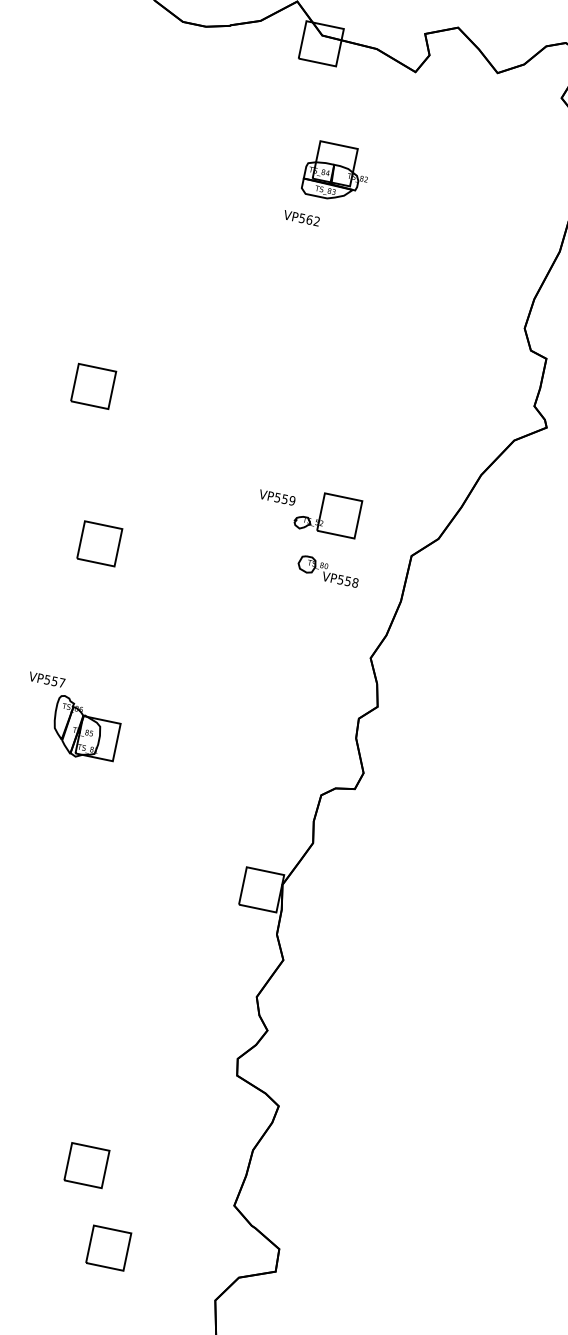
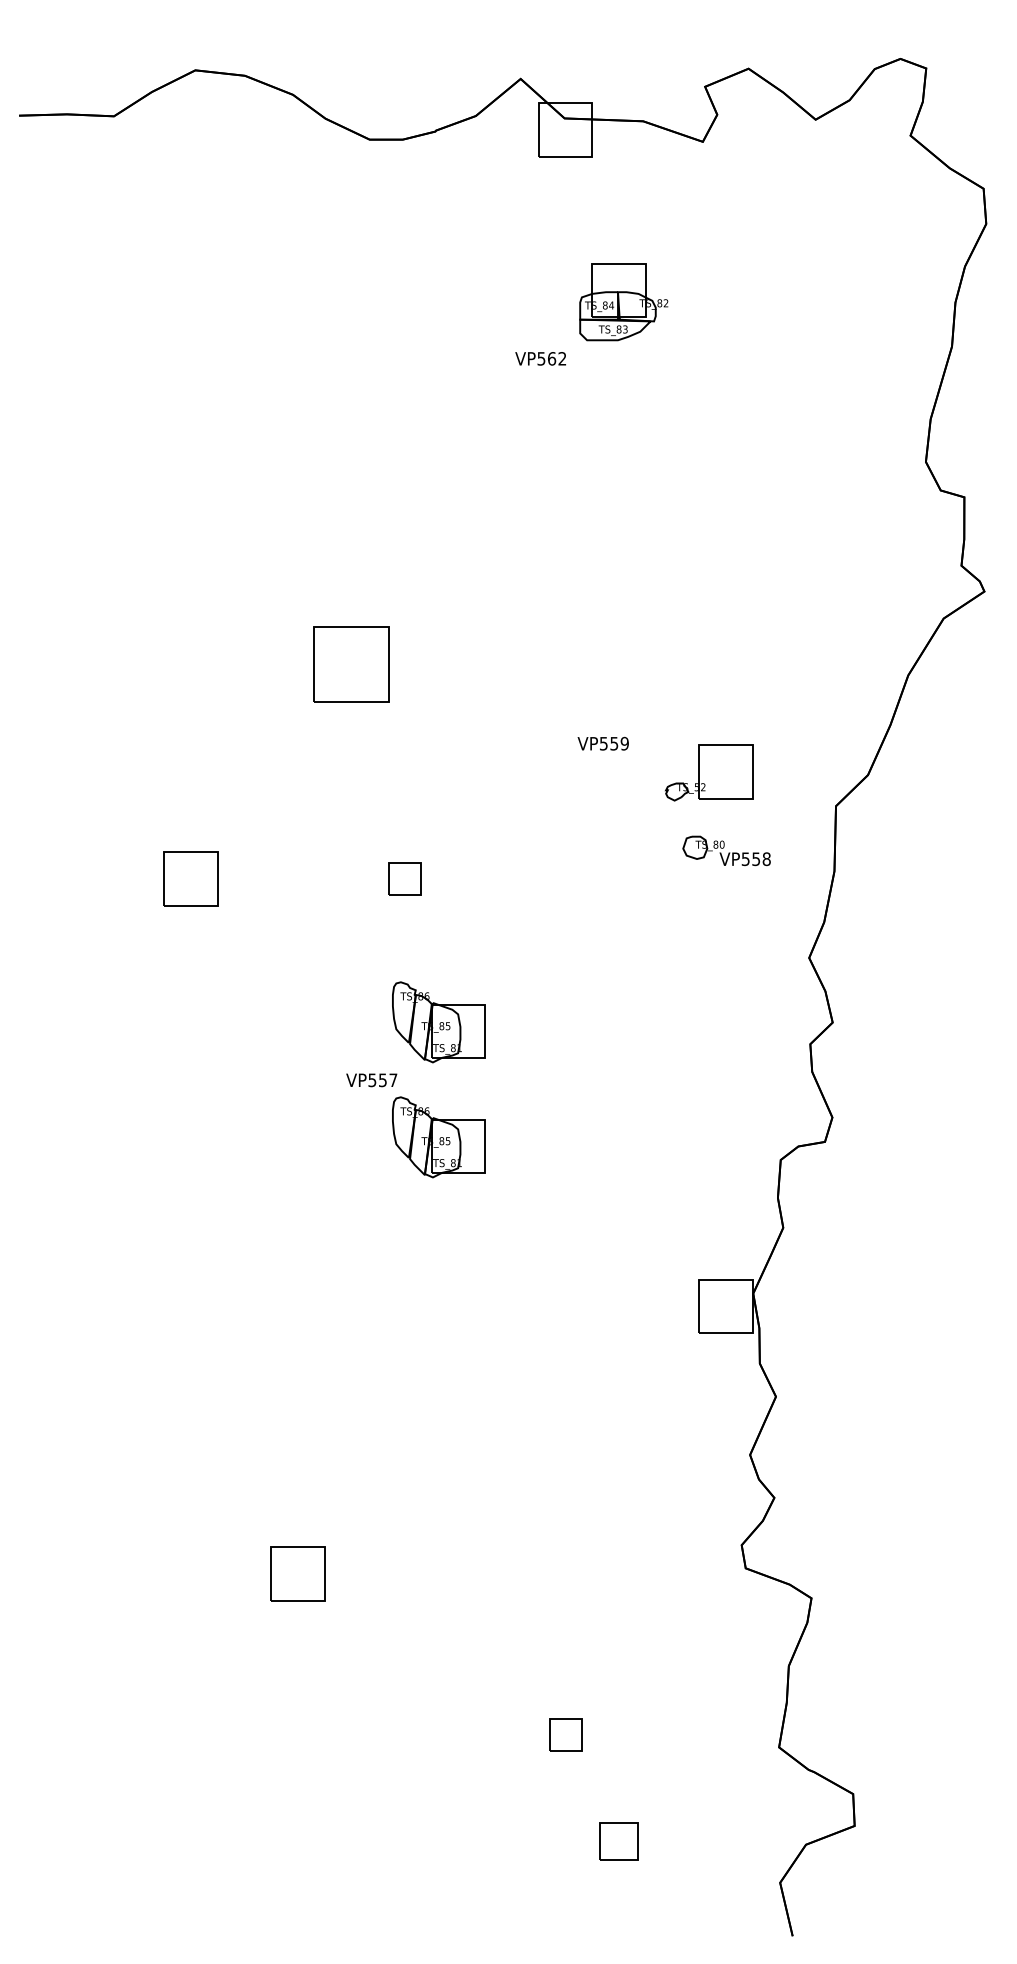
text: (301, 218) -> (540, 358), moved
part: (93, 386) -> (351, 664), size x1.4
text: (276, 497) -> (602, 743), moved
part: (99, 543) -> (404, 878), size x0.6
part: (102, 649) -> (438, 1022), added
part: (86, 1165) -> (565, 1734), size x0.6
part: (108, 1248) -> (618, 1841), size x0.7

